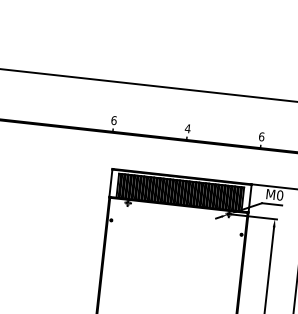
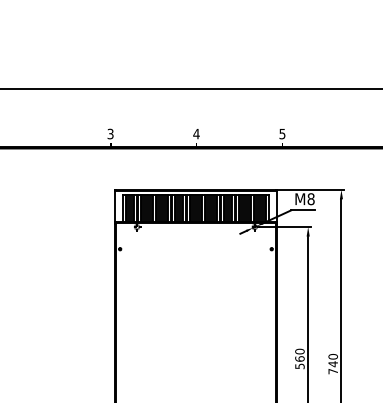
text: (114, 120) -> (110, 133), 6 -> 3
text: (261, 136) -> (282, 133), 6 -> 5
text: (279, 194) -> (310, 198), M0 -> M8

